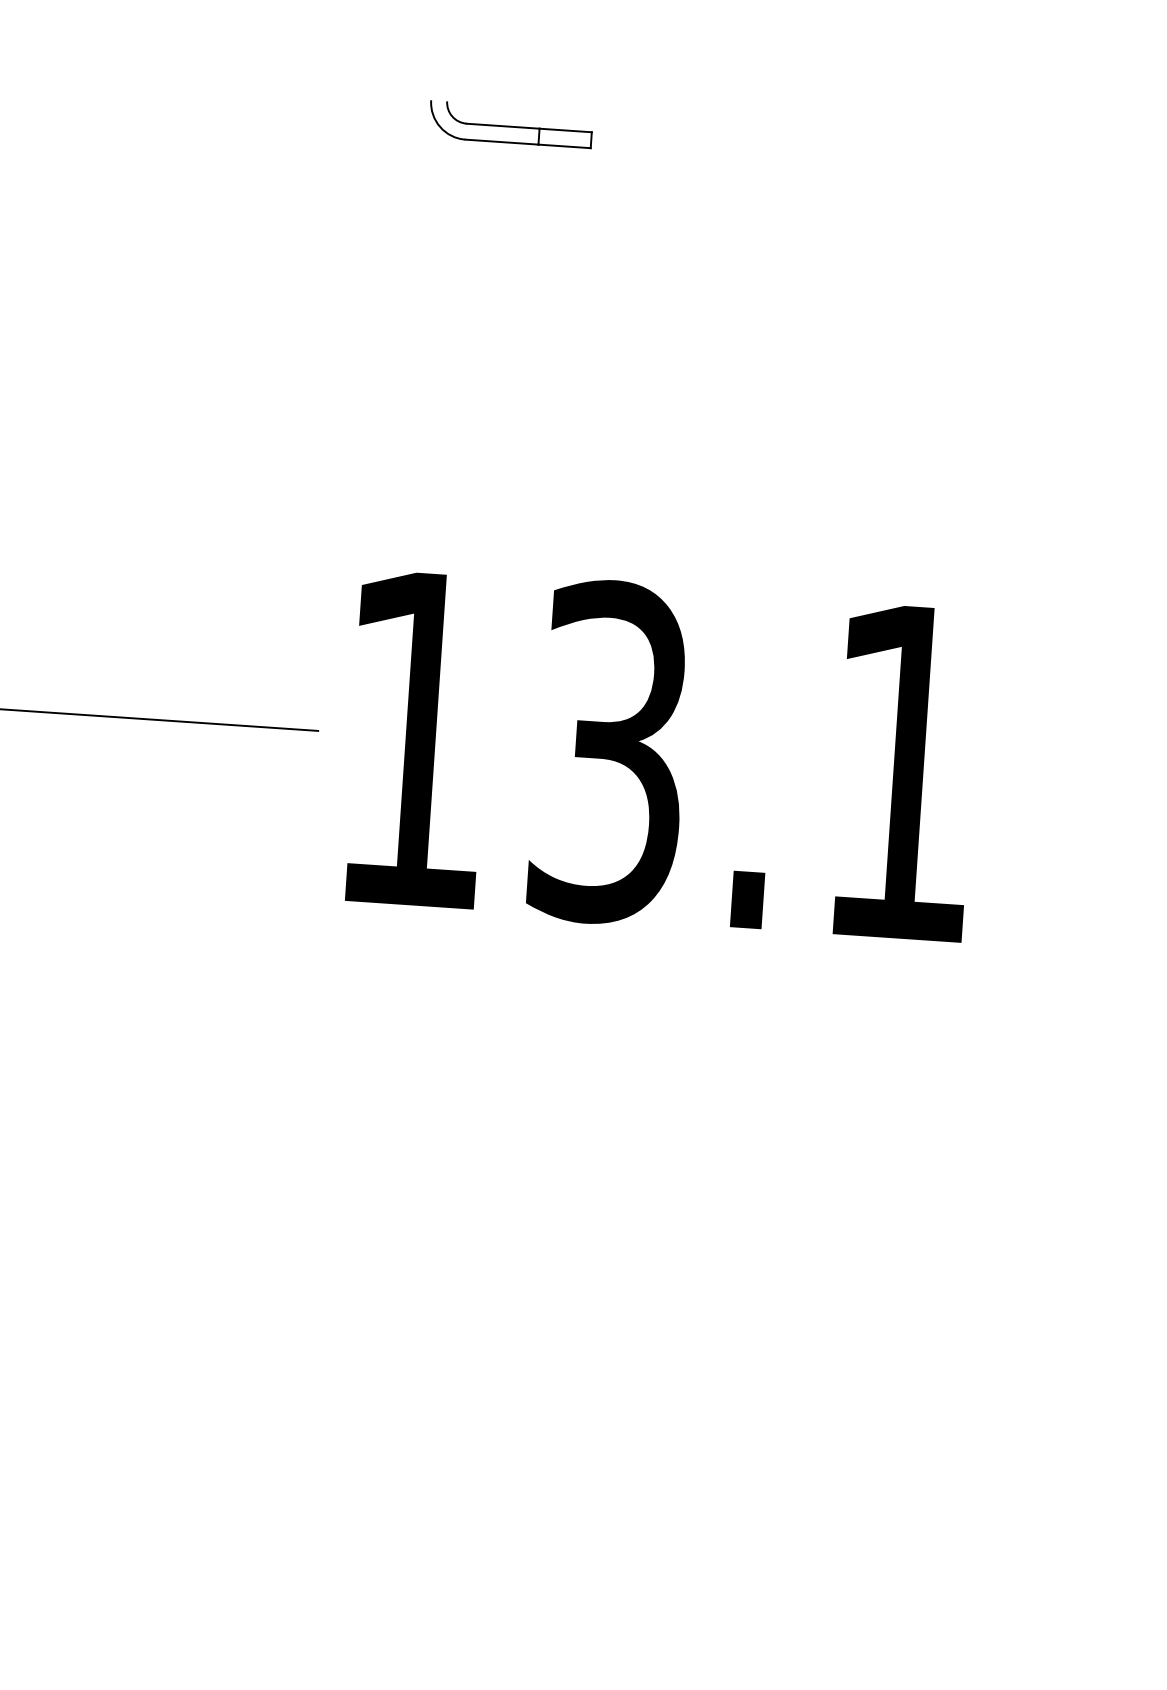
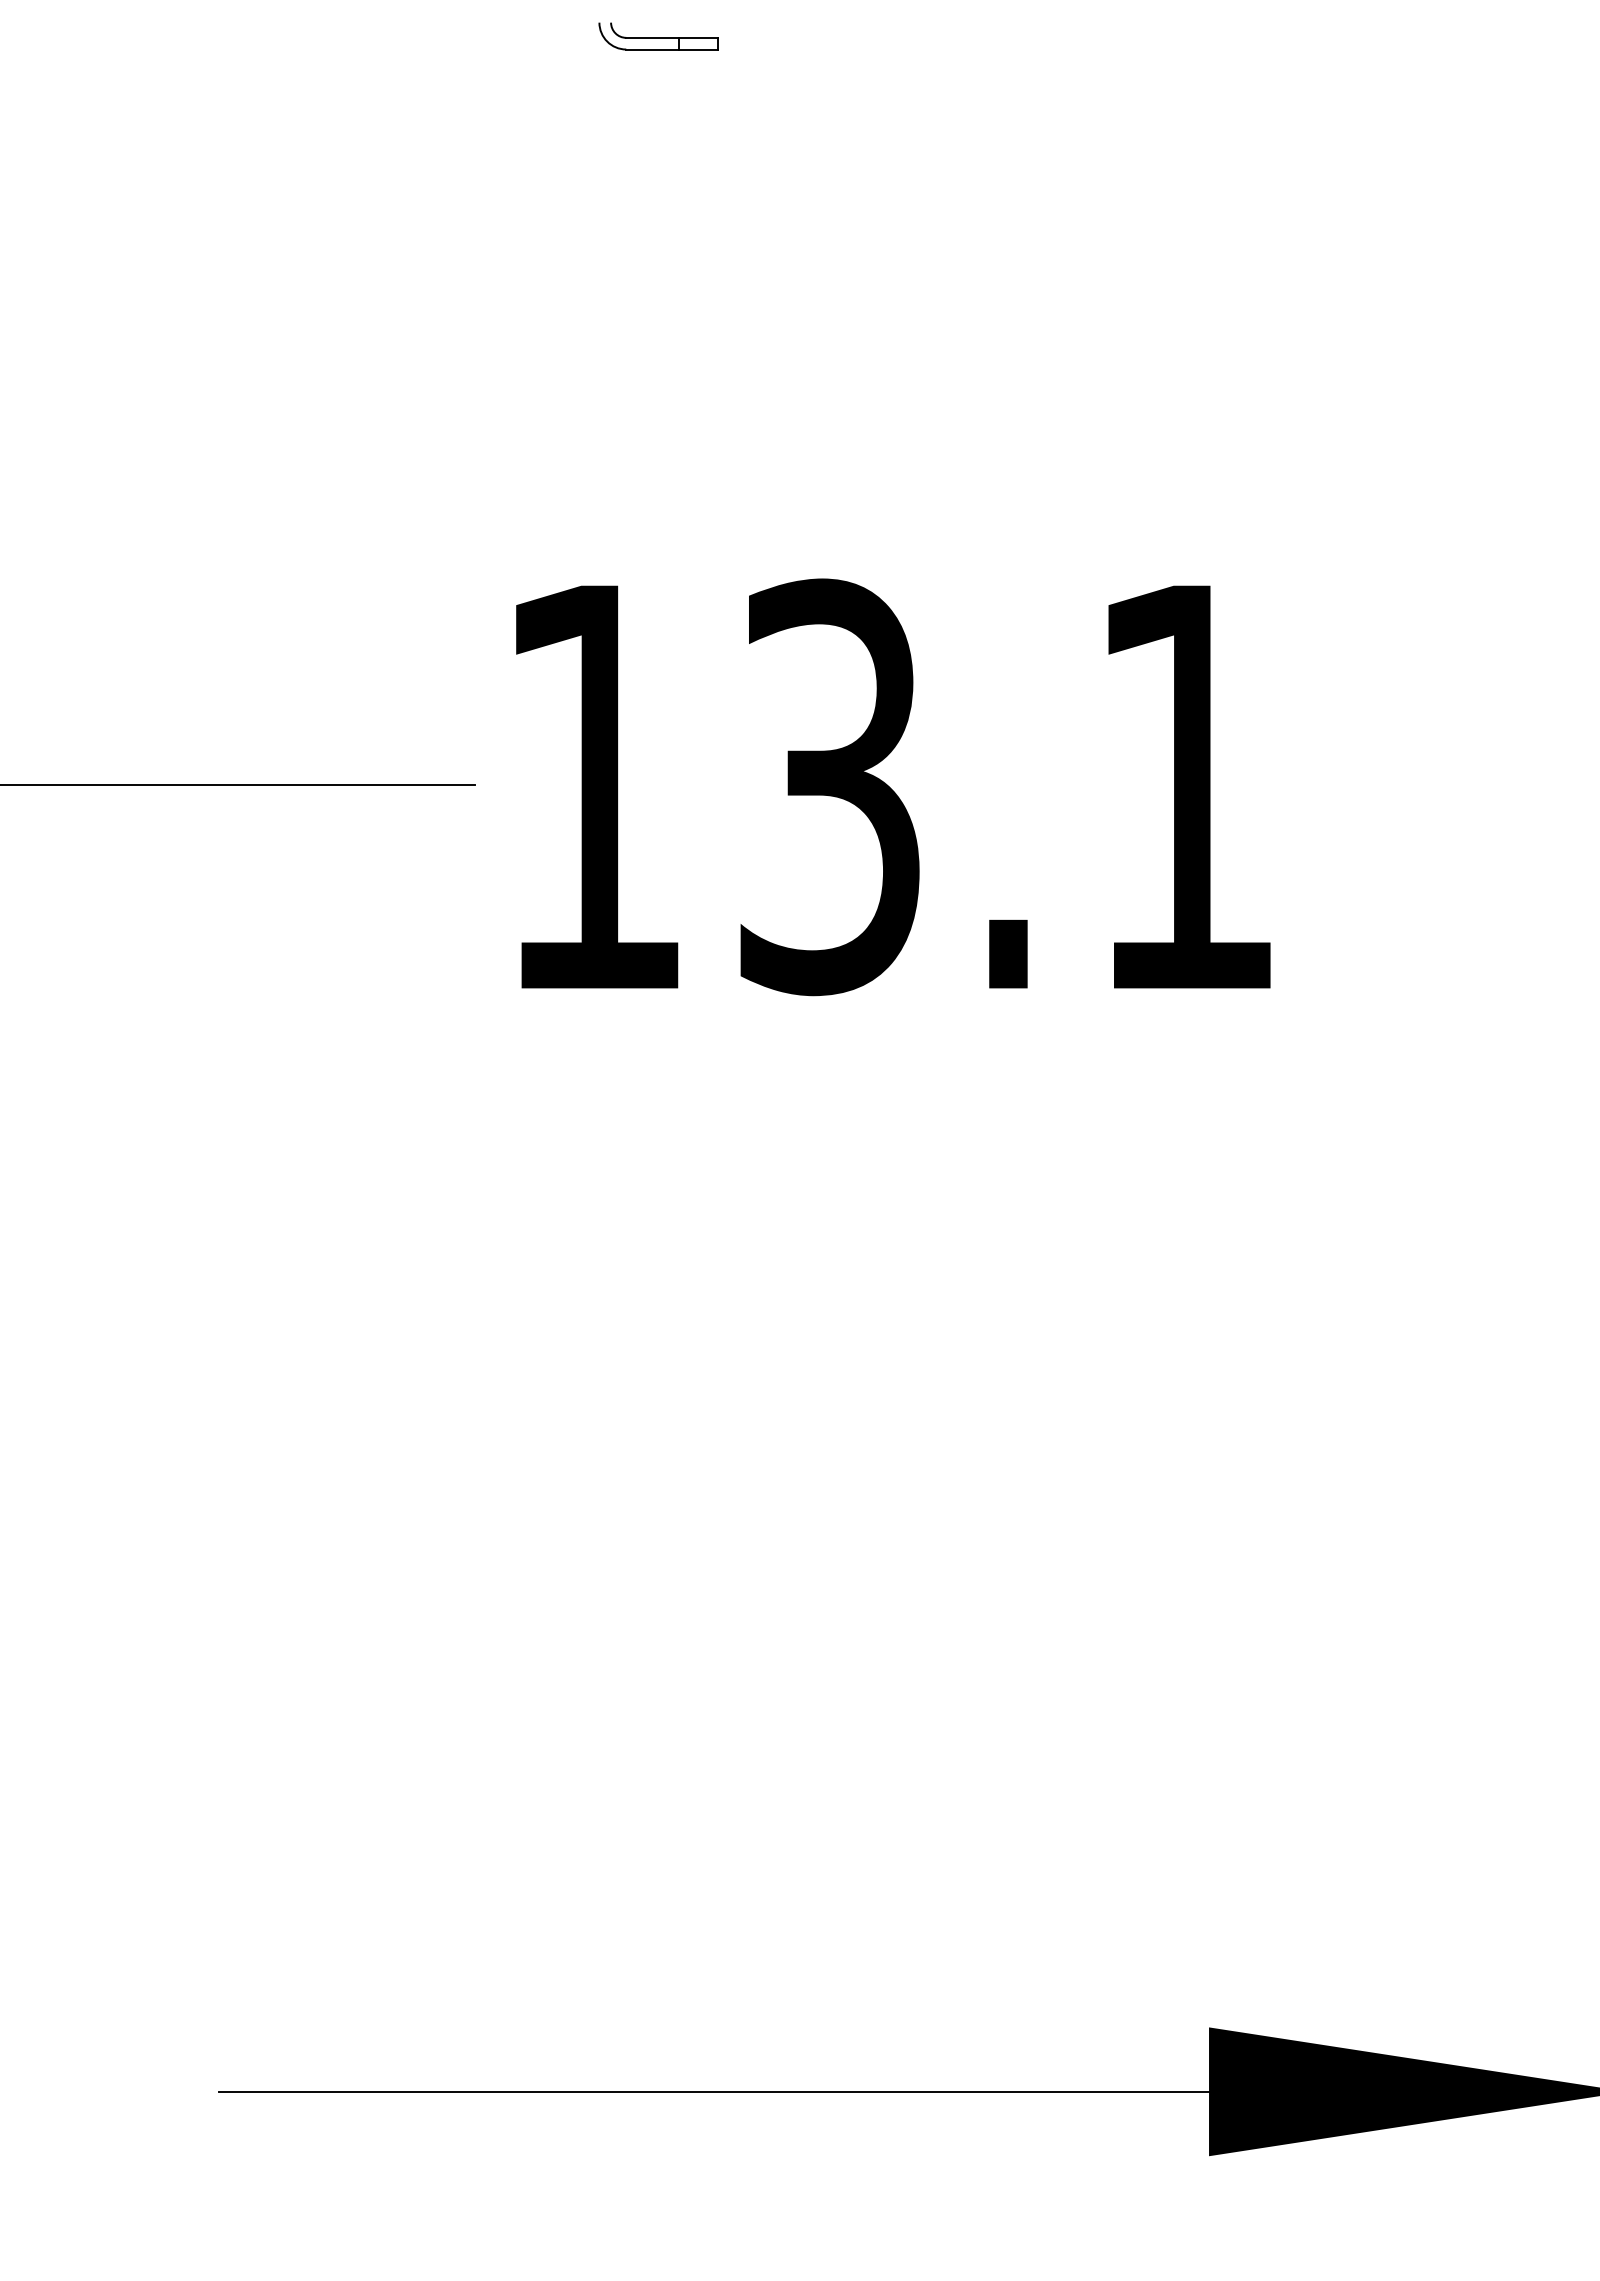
part: (510, 124) -> (658, 36), size x0.6

